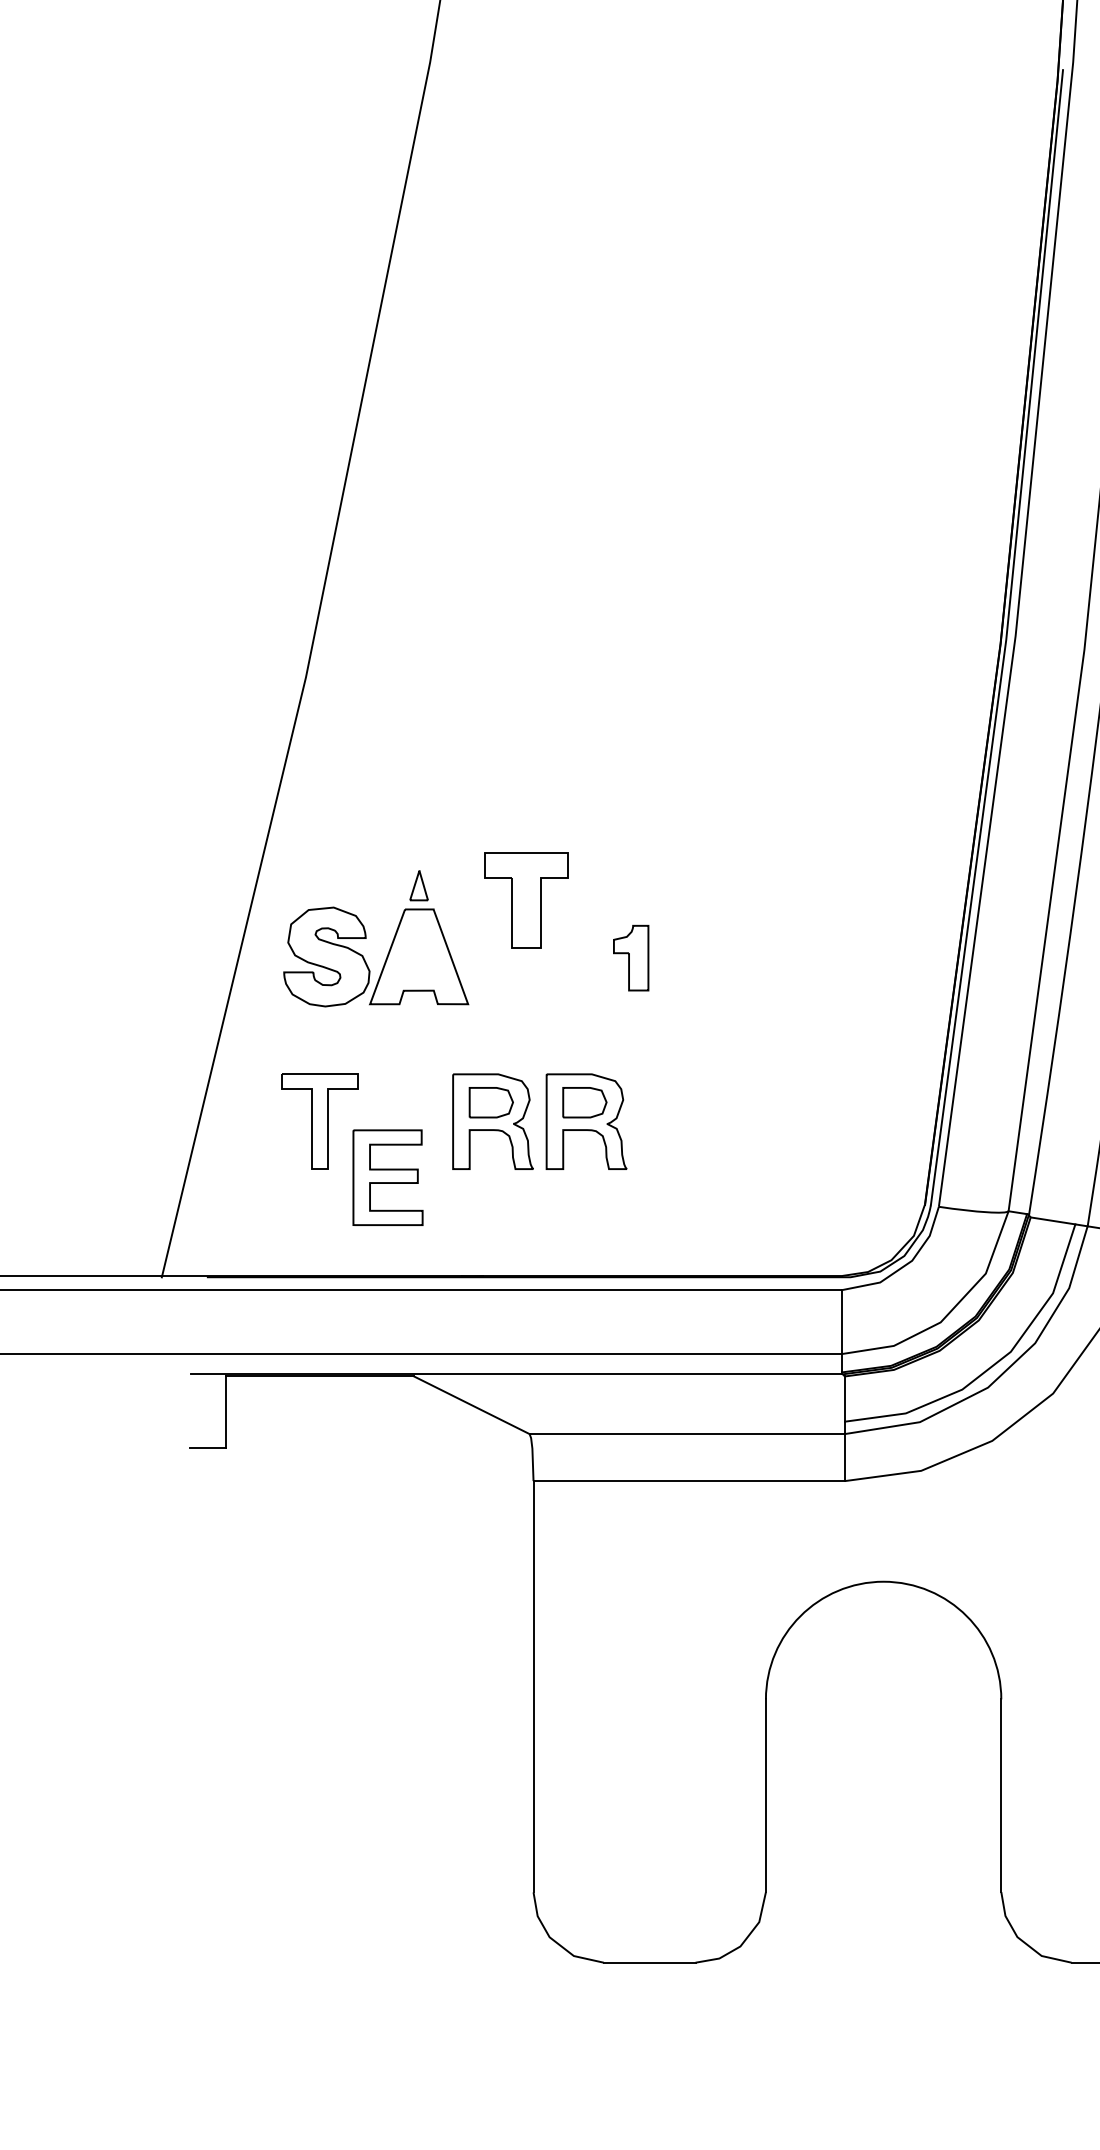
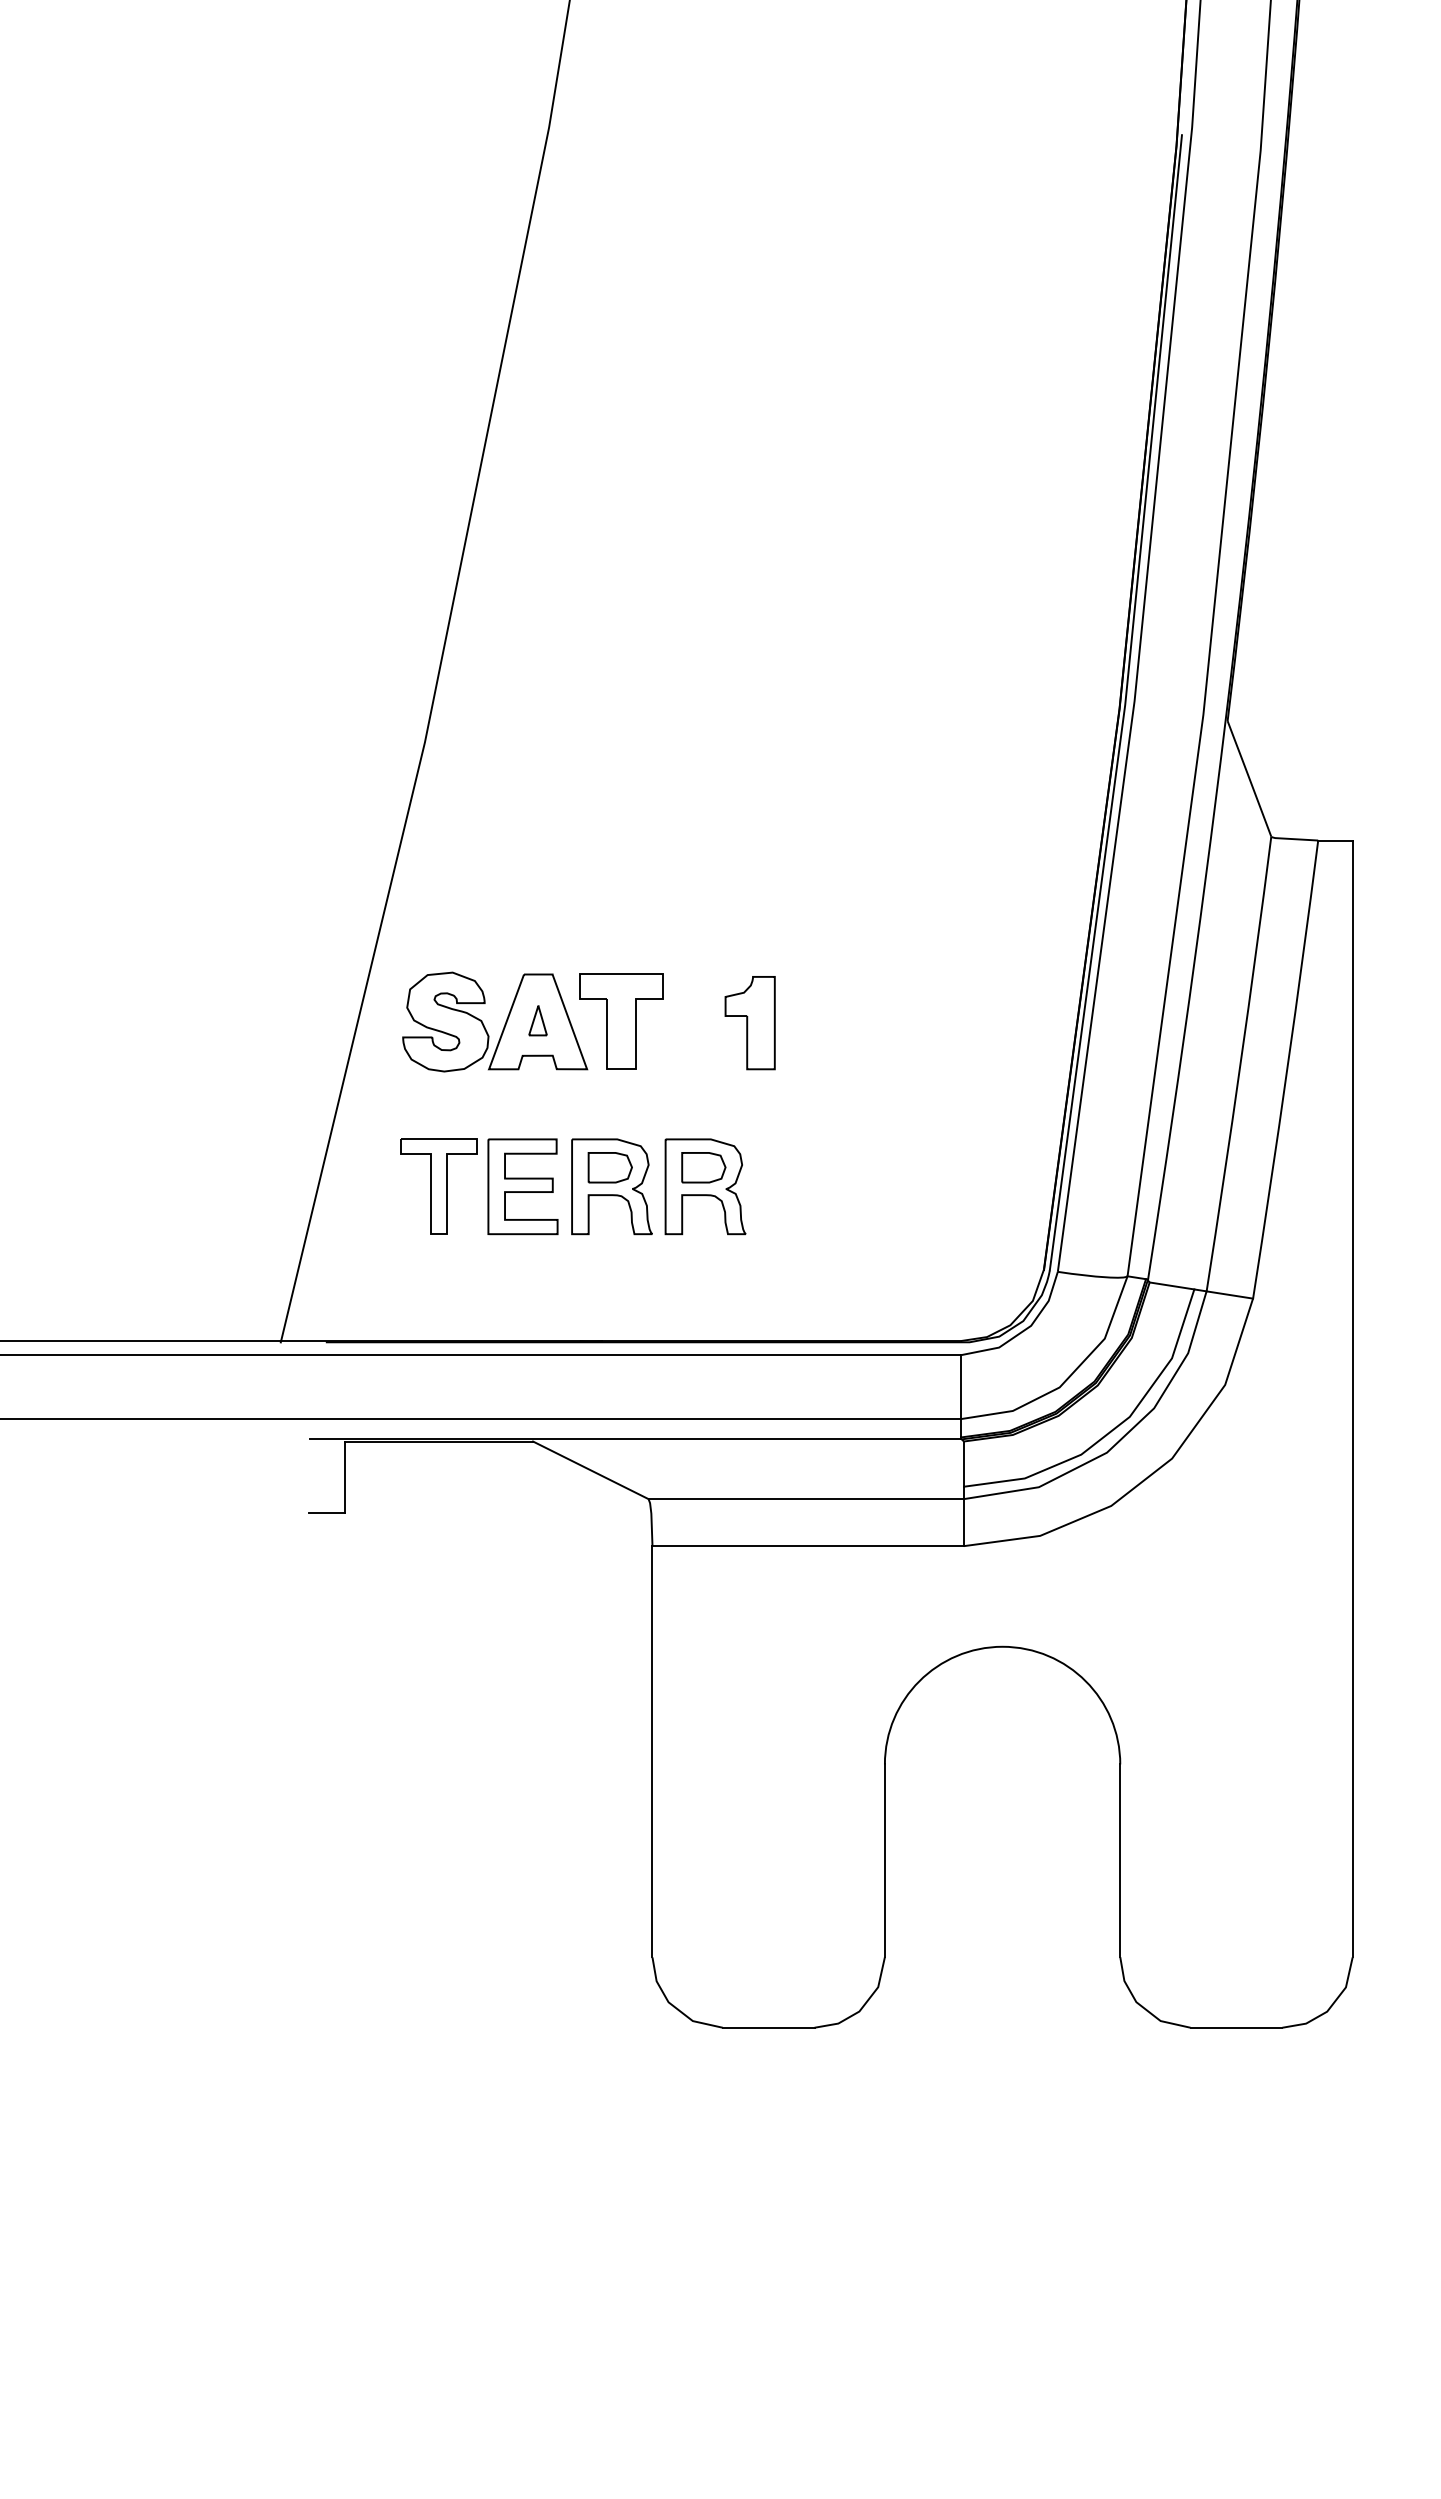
part: (418, 885) -> (537, 1020), moved
part: (526, 900) -> (621, 1021), moved
part: (630, 958) -> (749, 1023), size x1.43
part: (387, 1177) -> (522, 1186), moved

